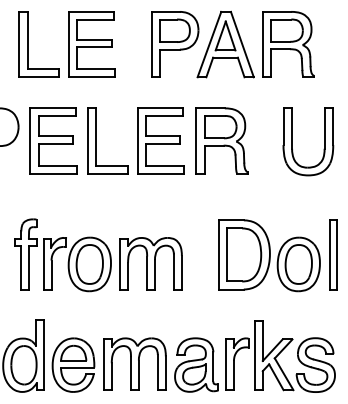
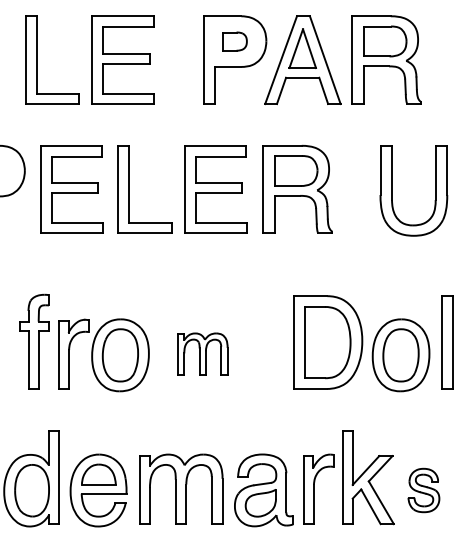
part: (174, 30) -> (234, 41), size x0.6
part: (150, 263) -> (202, 353), size x0.6
part: (315, 365) -> (423, 490), size x0.6

